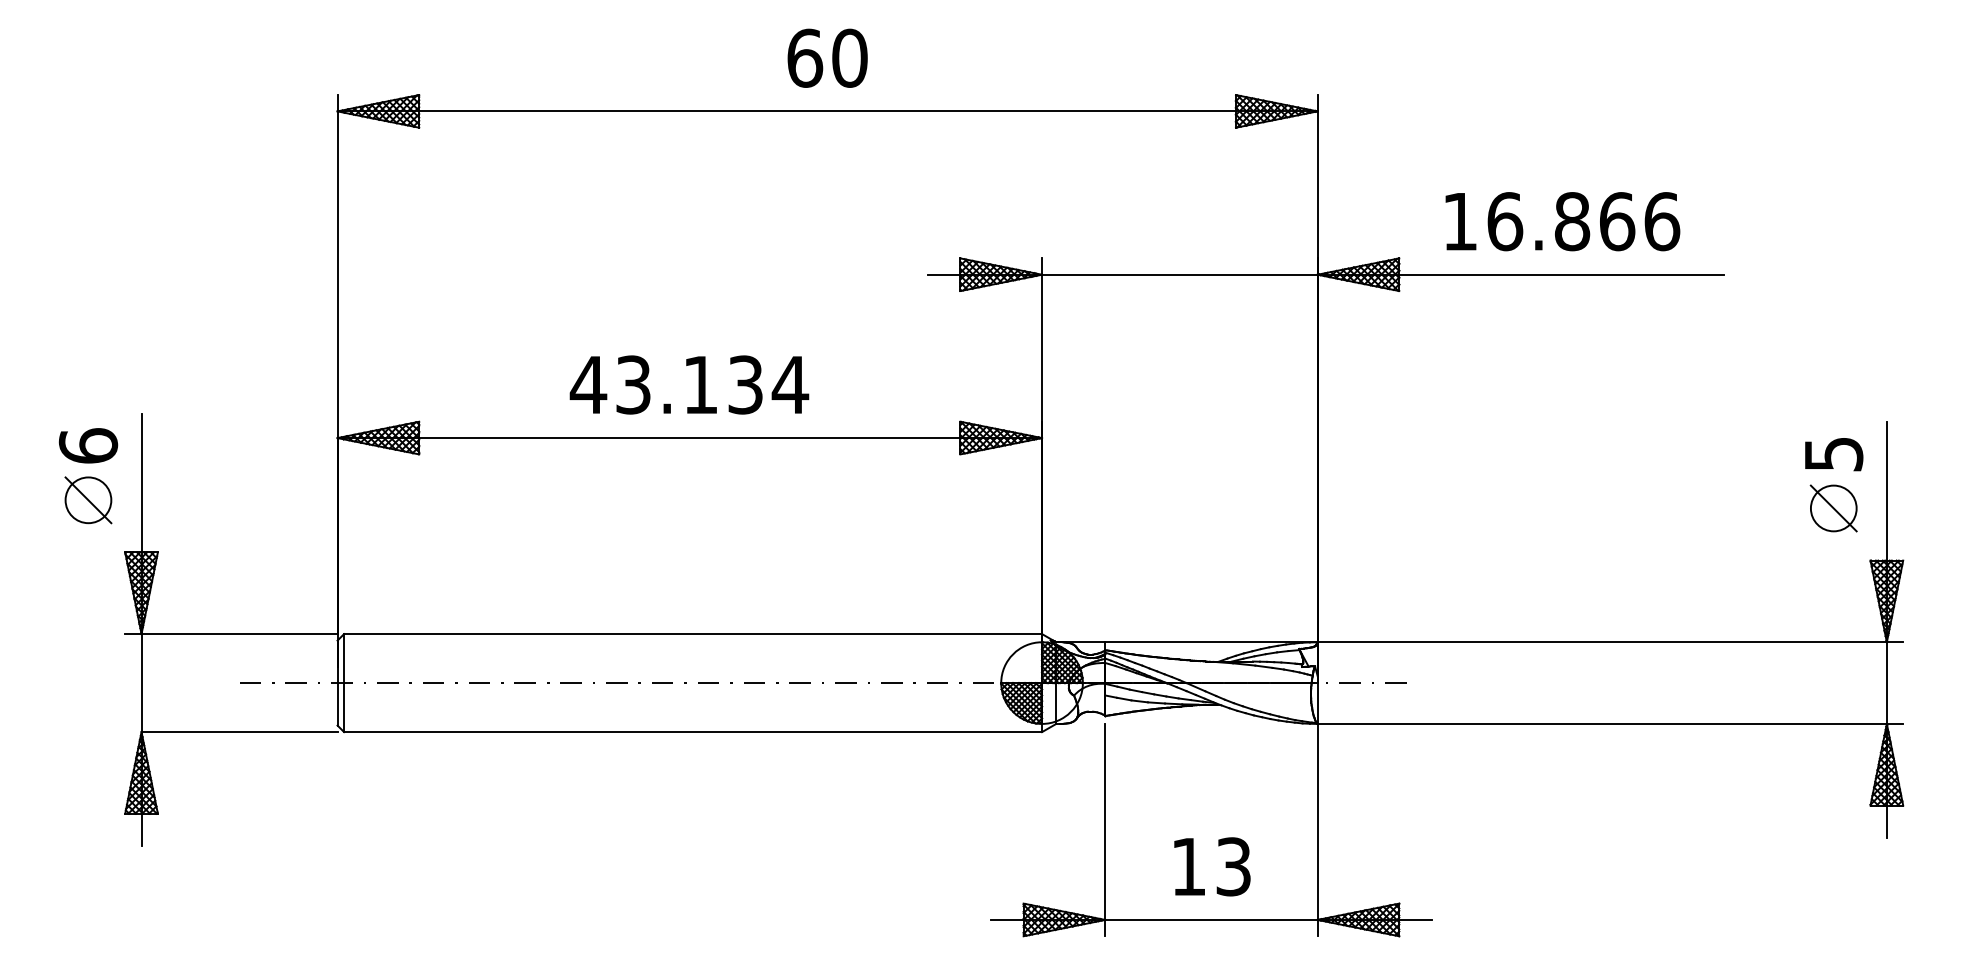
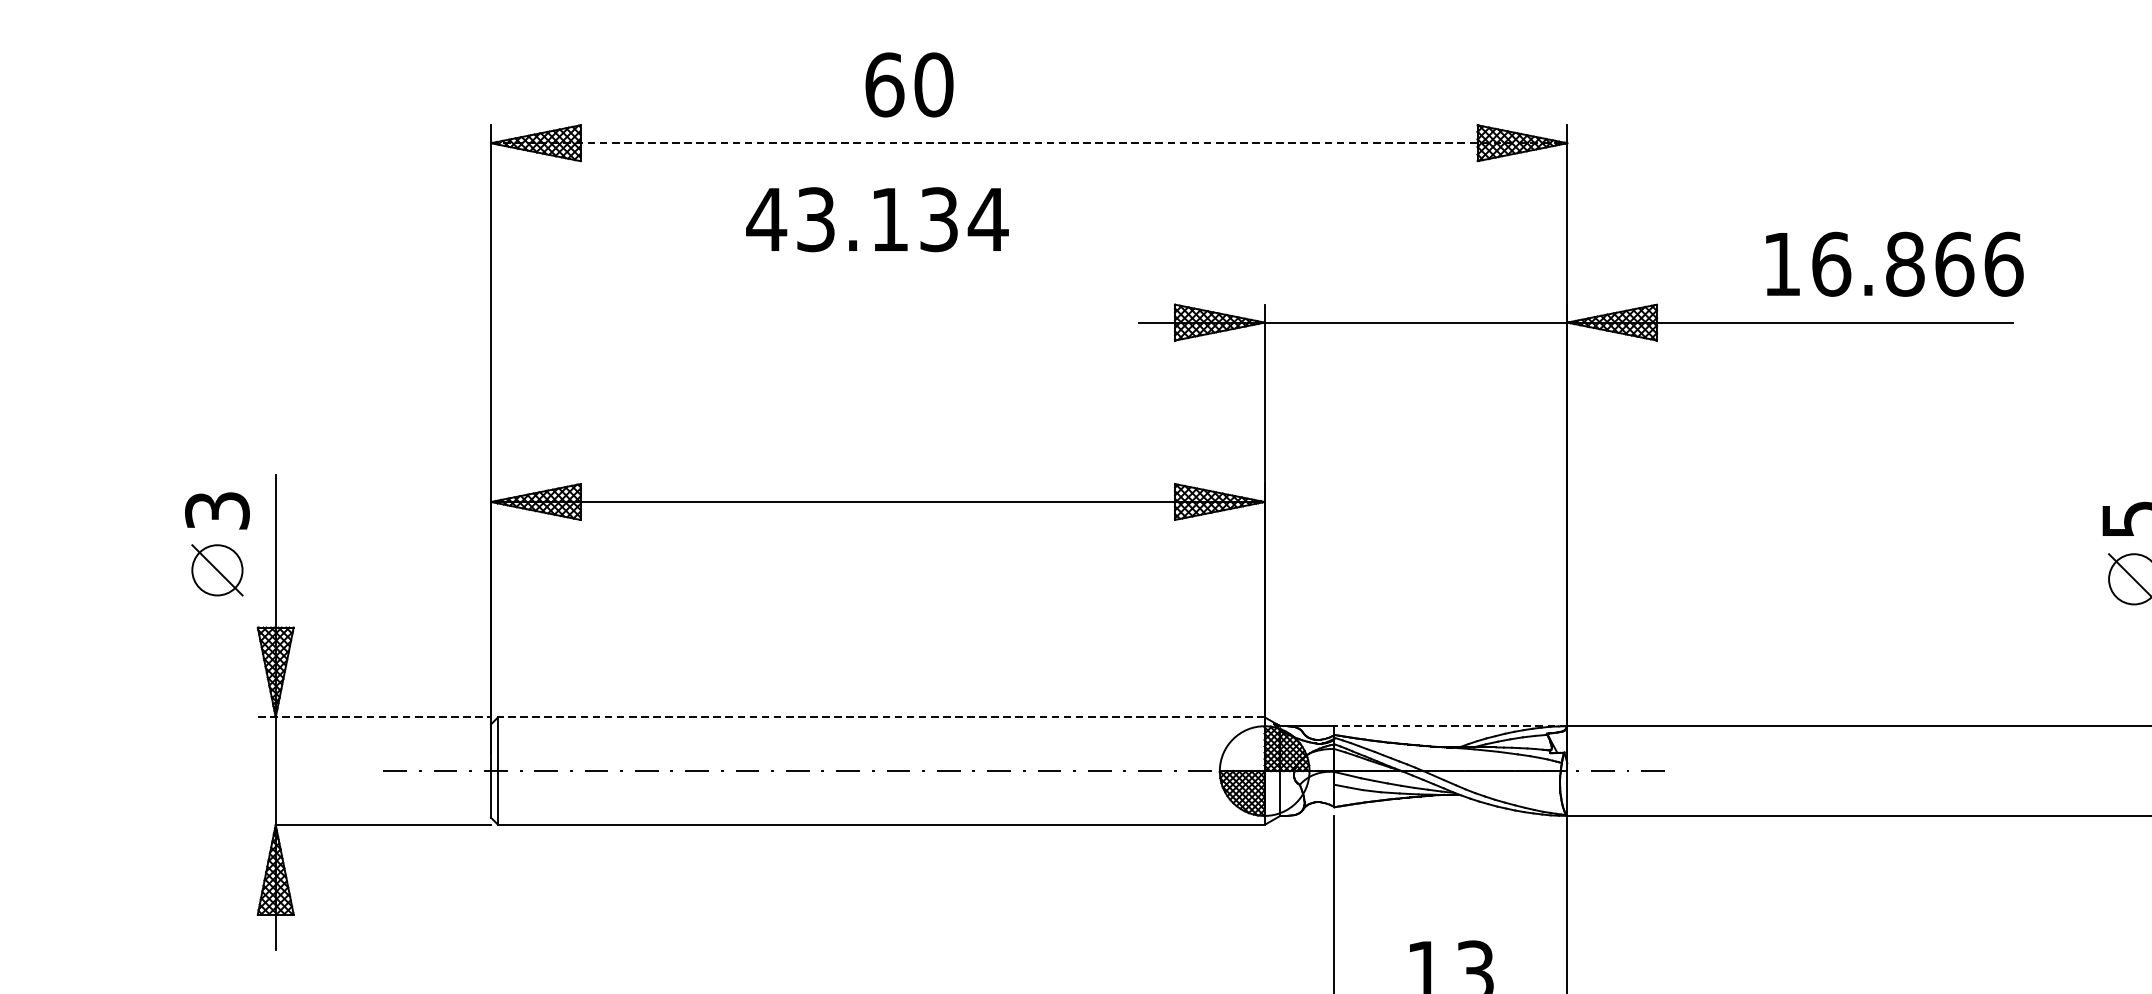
text: (827, 57) -> (909, 84), moved
line: (828, 111) -> (1030, 143), solid -> dashed
text: (1562, 221) -> (1894, 264), moved
text: (689, 384) -> (877, 219), moved
text: (88, 445) -> (217, 510), 6 -> 3
line: (231, 634) -> (374, 717), solid -> dashed
line: (693, 634) -> (881, 717), solid -> dashed
line: (1210, 642) -> (1449, 726), solid -> dashed

